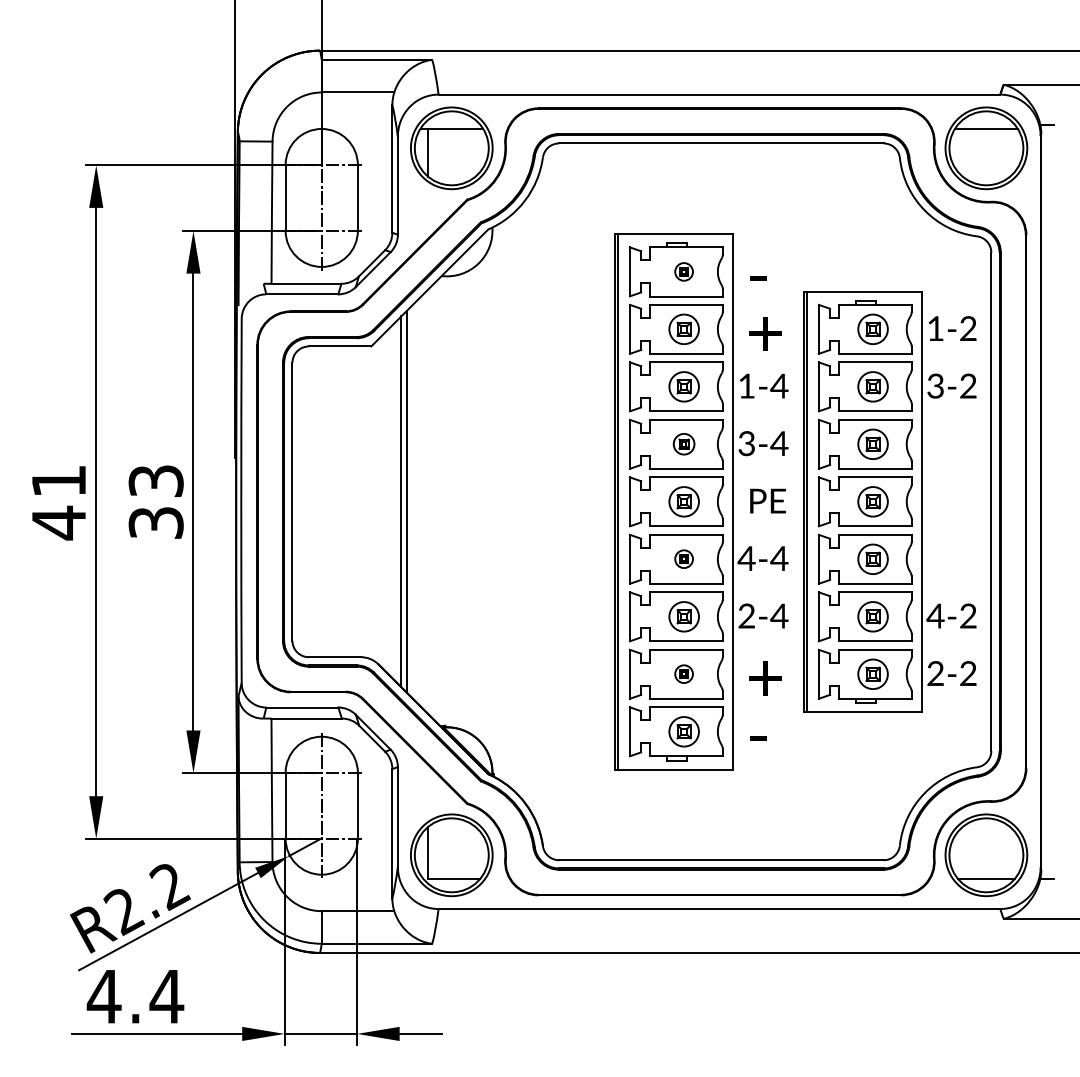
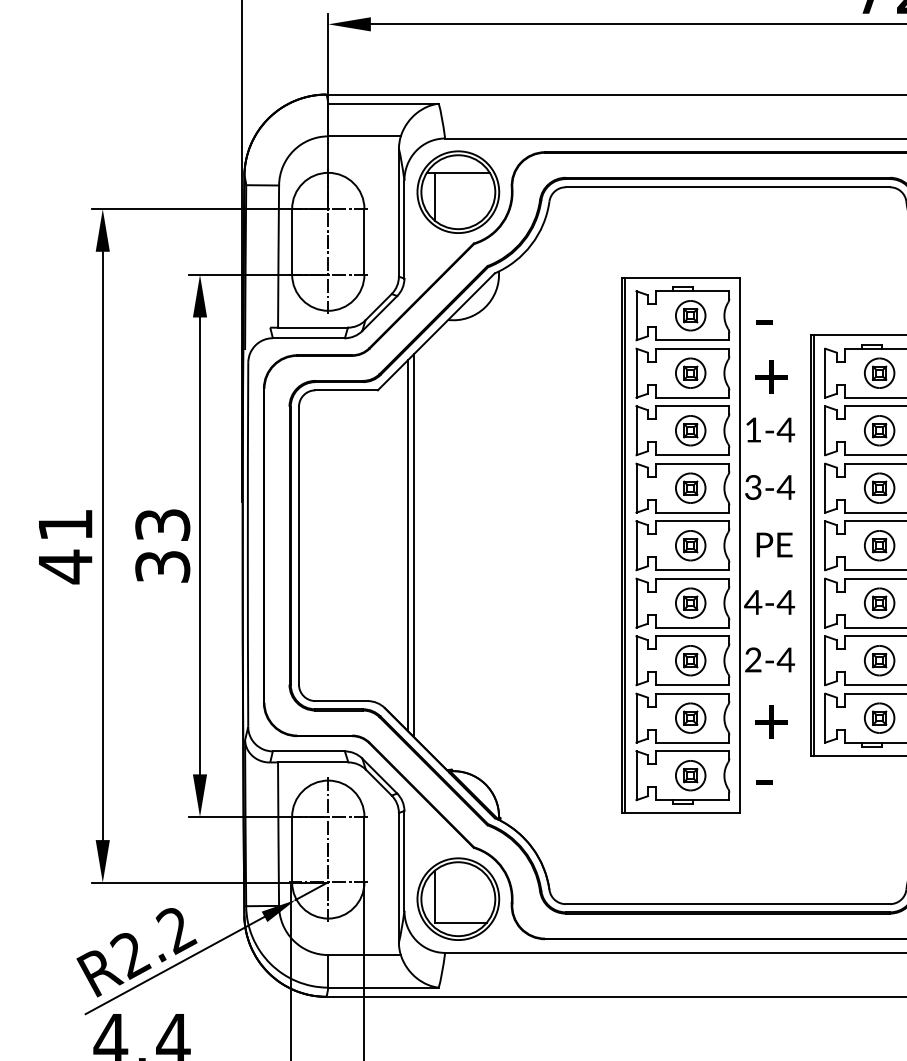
part: (683, 271) -> (690, 315), size x1.67
part: (683, 443) -> (690, 487), size x1.43
part: (683, 558) -> (690, 602), size x1.67
part: (683, 673) -> (690, 717), size x1.67

